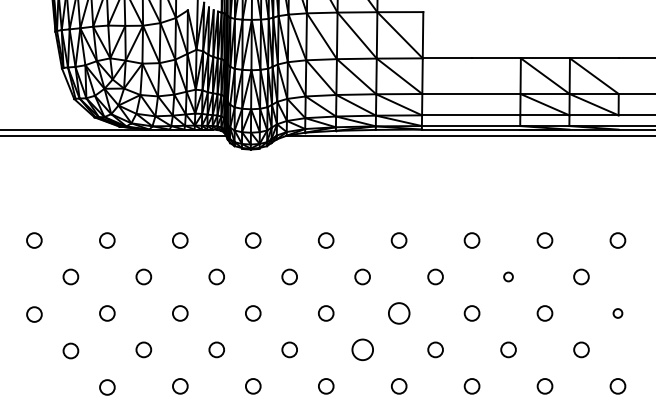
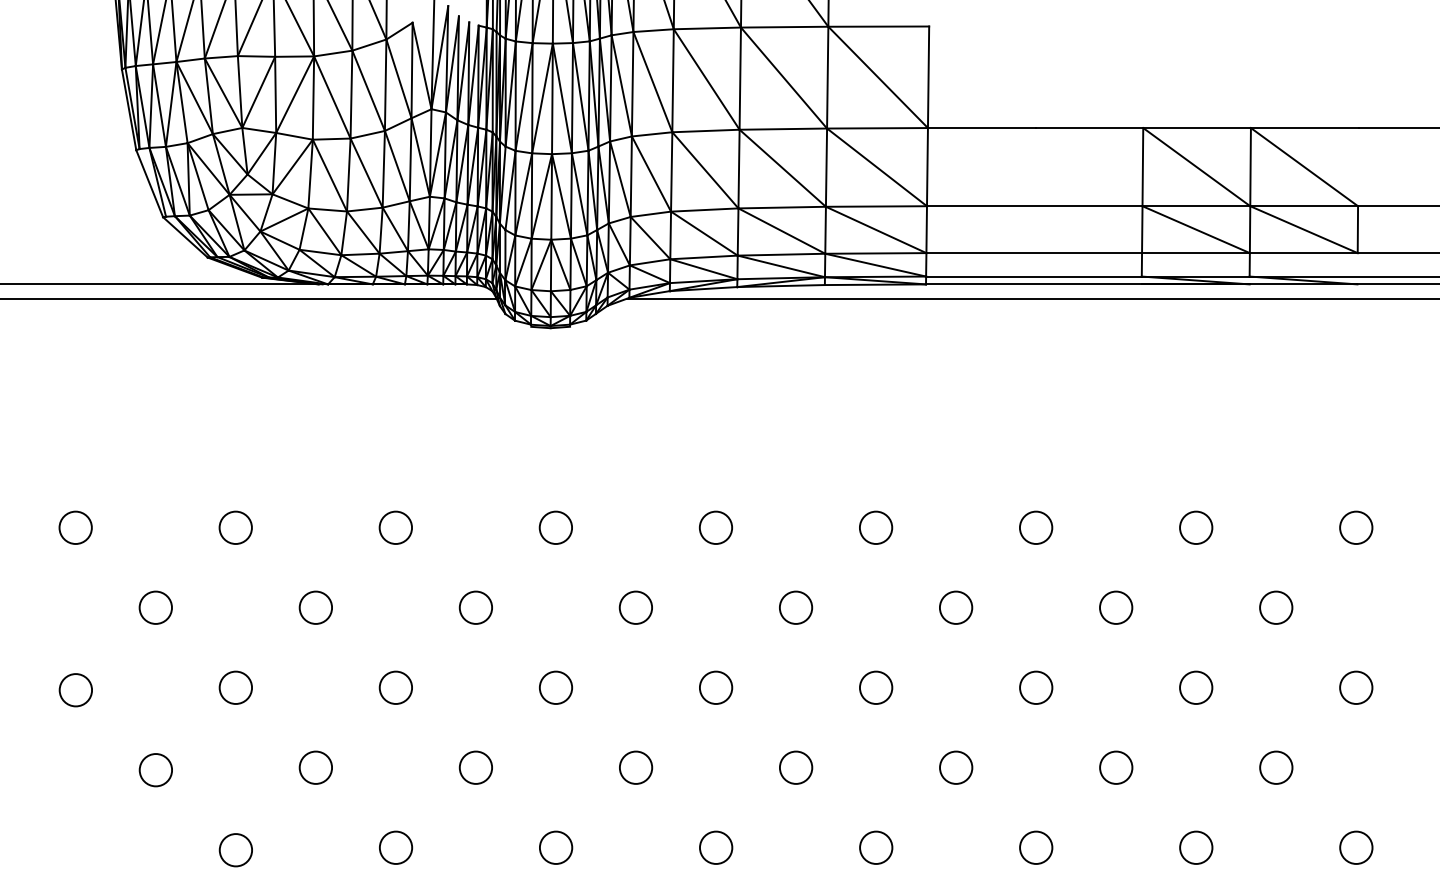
circle: (508, 276) -> (1116, 606), size x1.67
circle: (398, 313) -> (874, 687), size x0.71
circle: (617, 313) -> (1355, 687), size x1.67
circle: (362, 349) -> (795, 766), size x0.71

